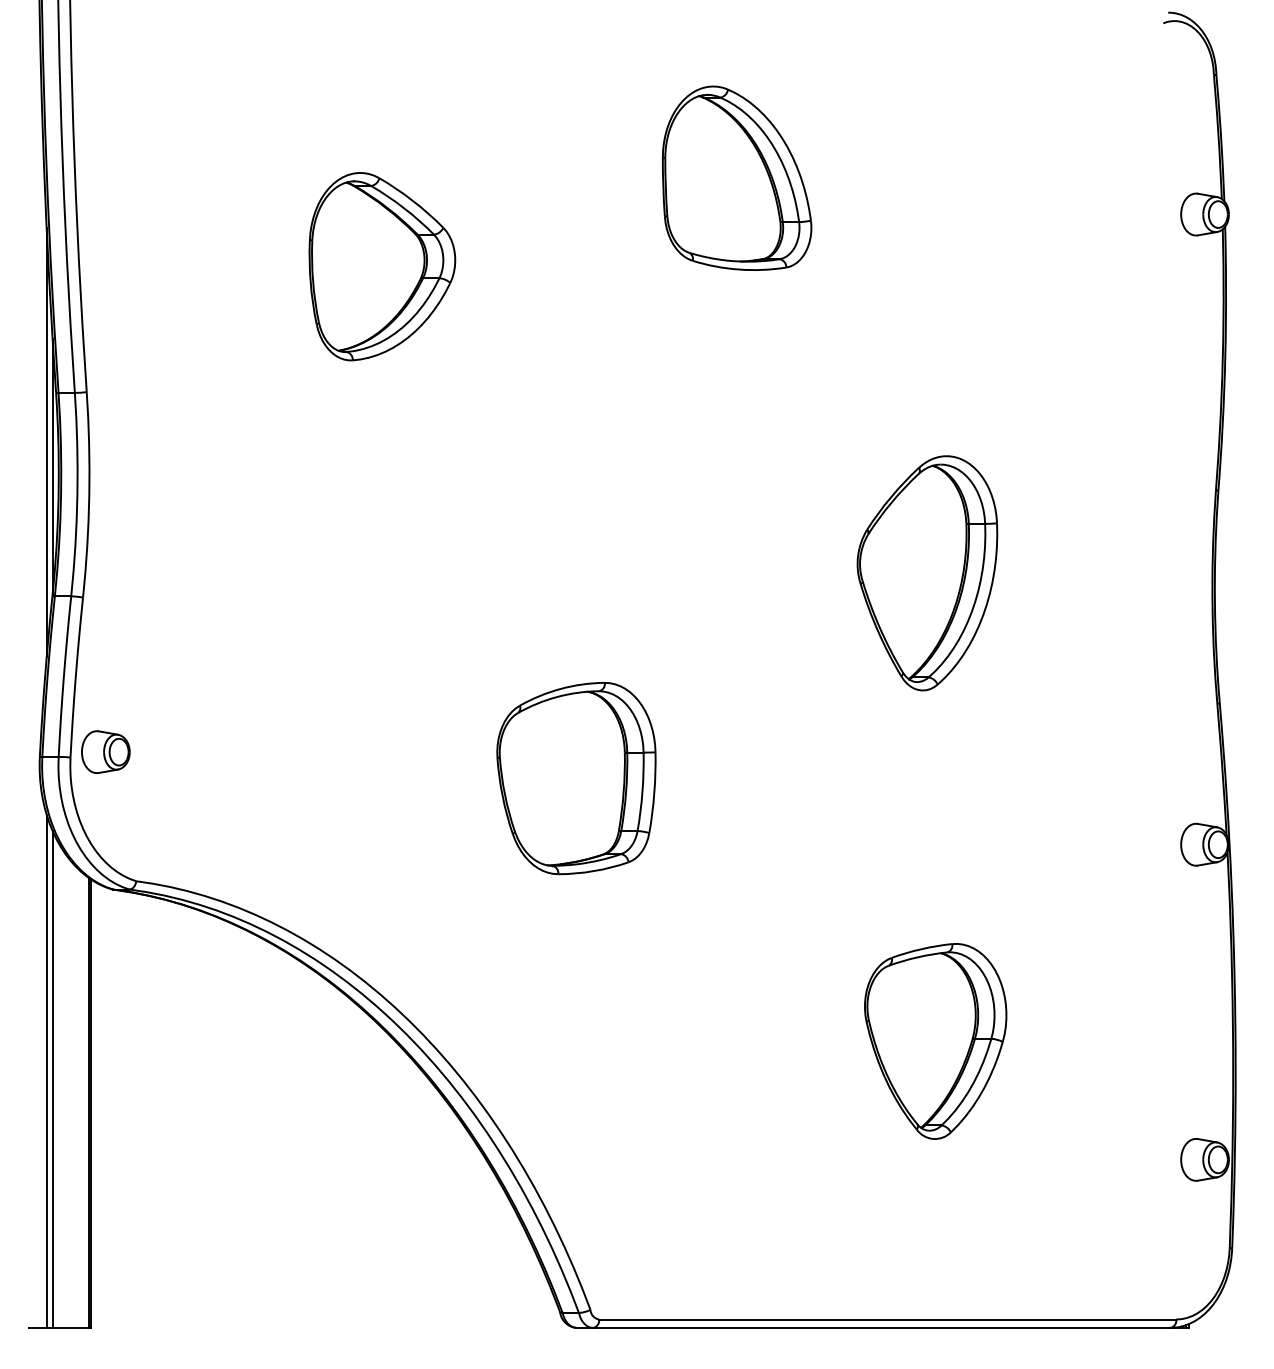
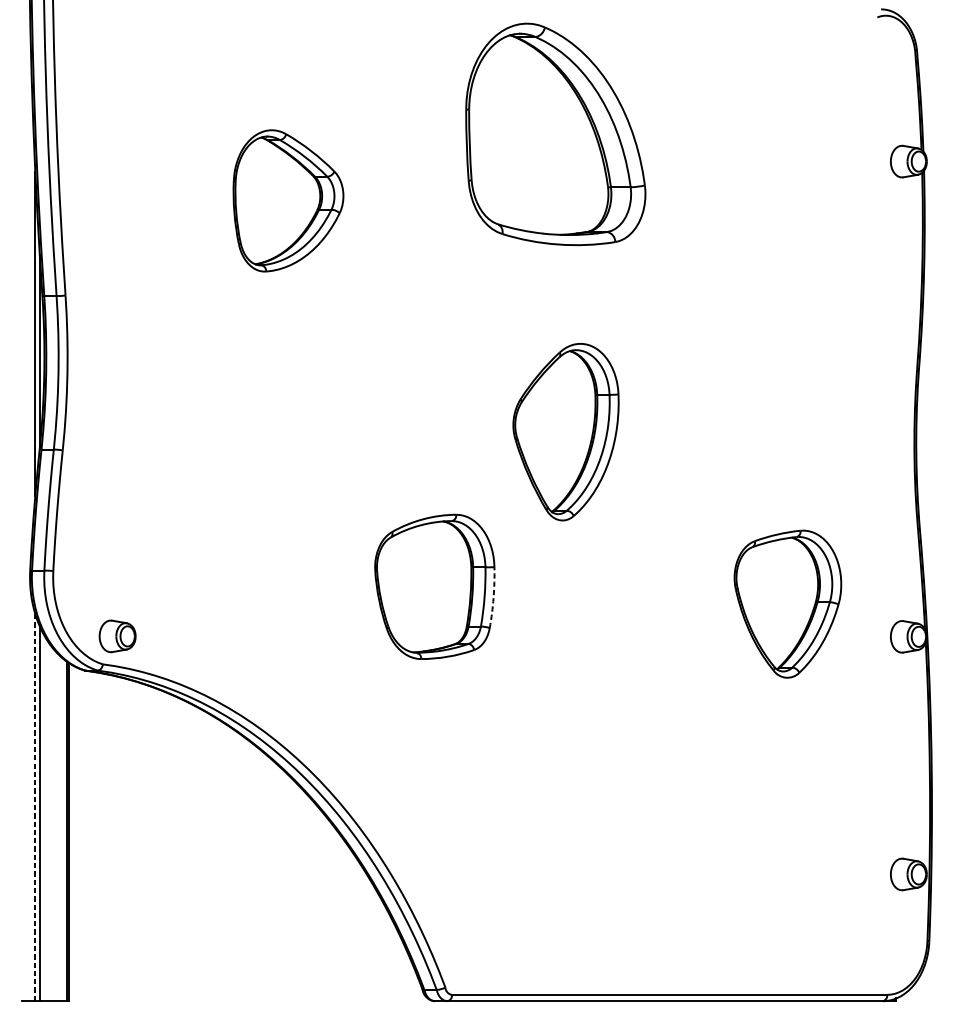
part: (737, 177) -> (556, 133), size x1.6
part: (927, 573) -> (566, 432), moved
part: (105, 751) -> (117, 635), moved
arc: (654, 792) -> (493, 597), solid -> dashed
part: (935, 1041) -> (787, 604), moved
line: (46, 1071) -> (35, 807), solid -> dashed

